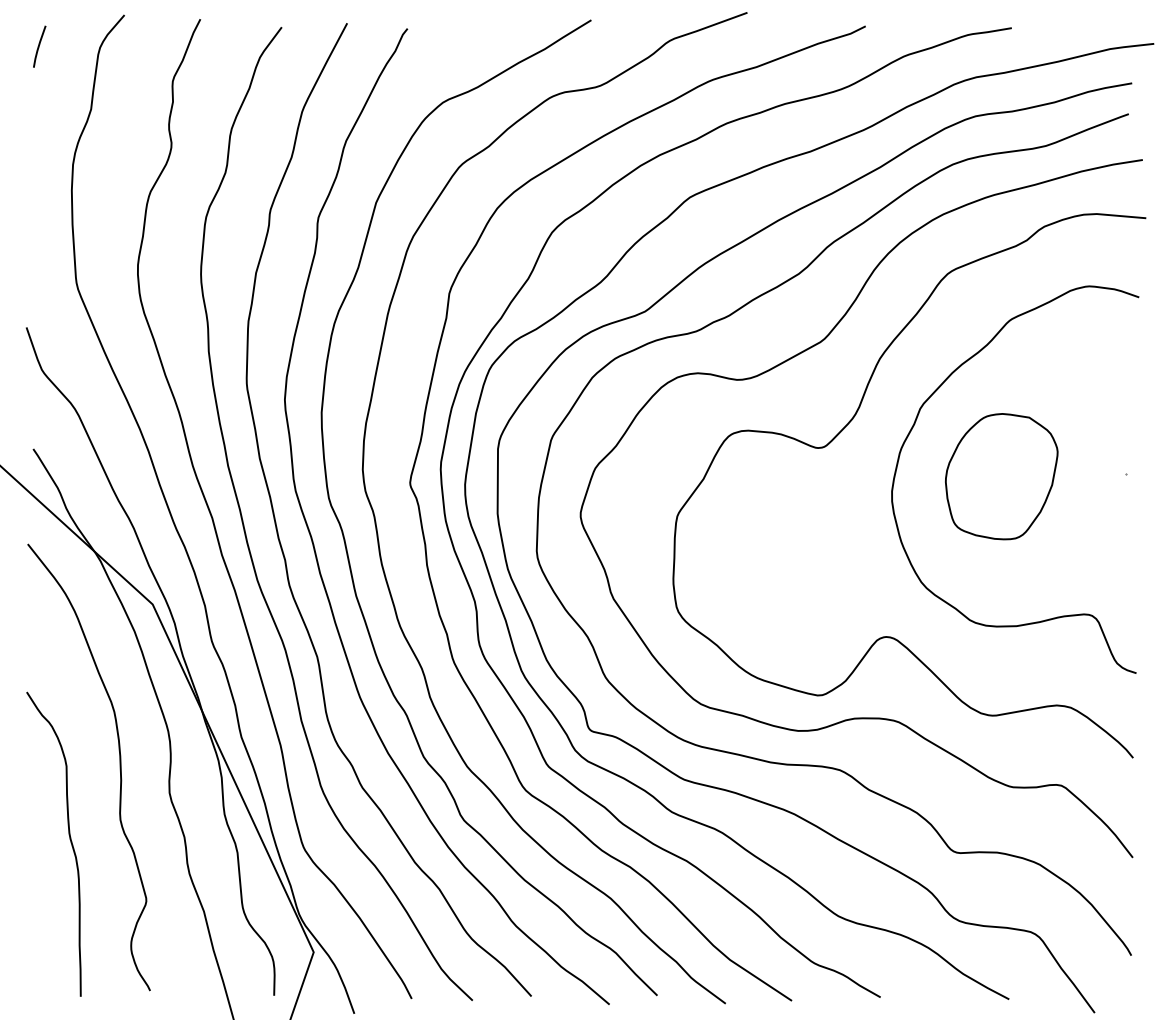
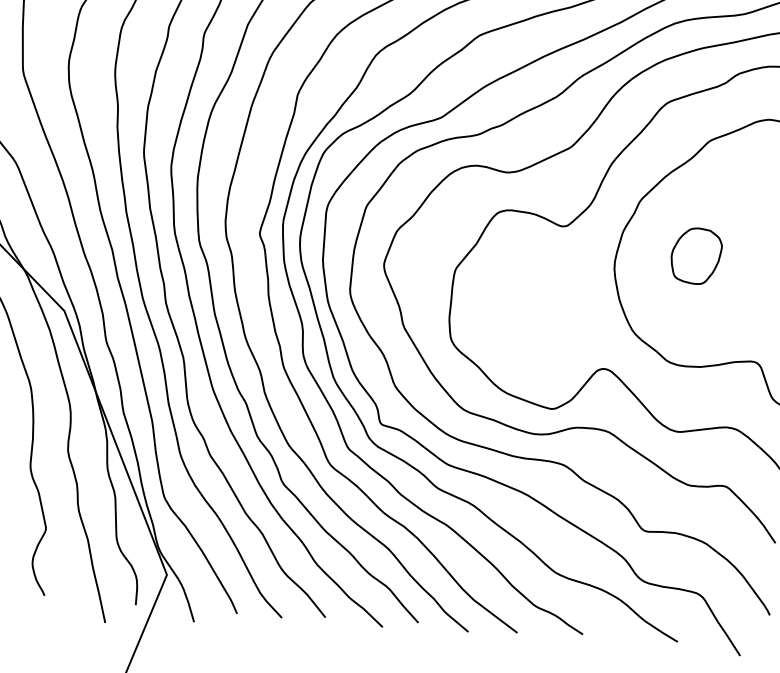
part: (1001, 476) -> (696, 255), size x0.6

